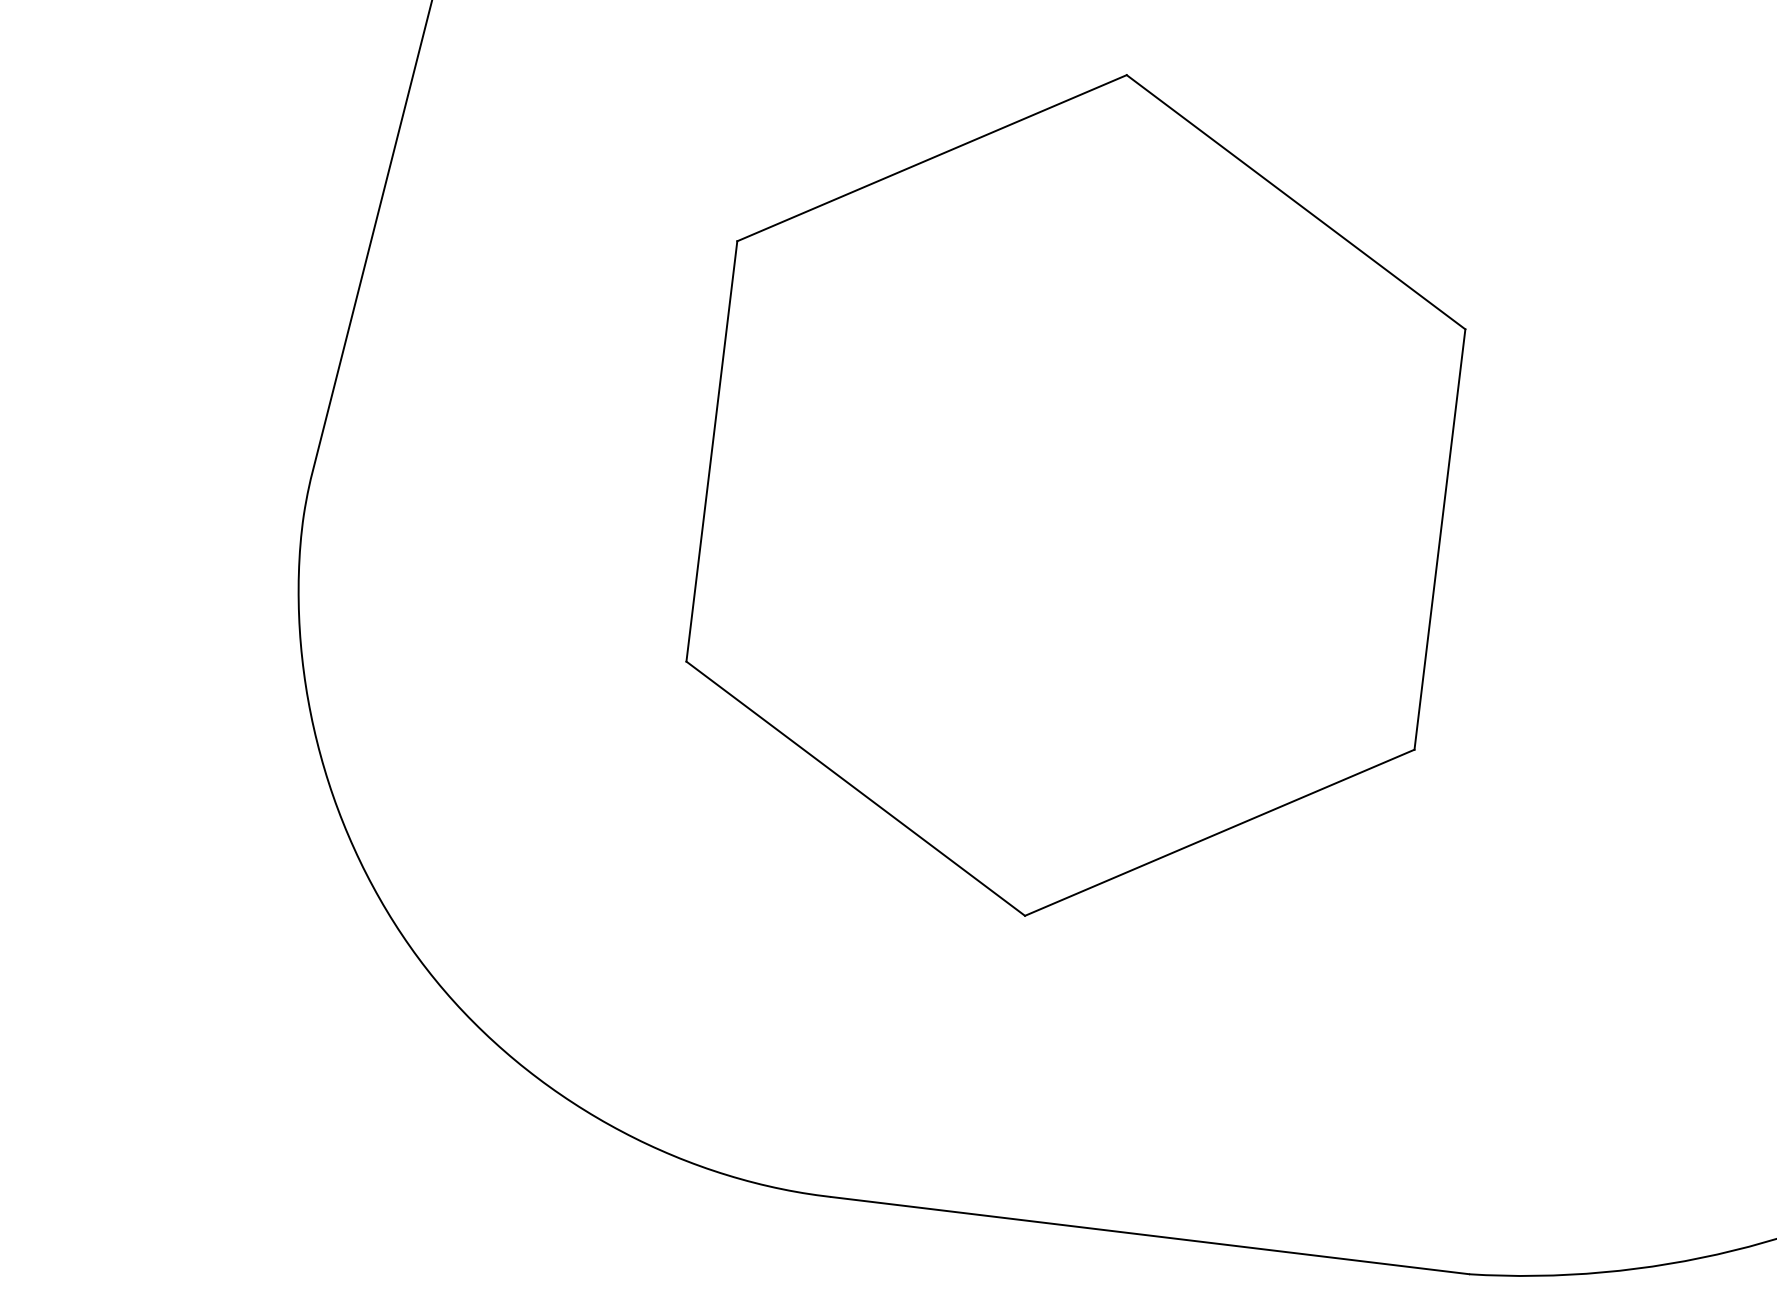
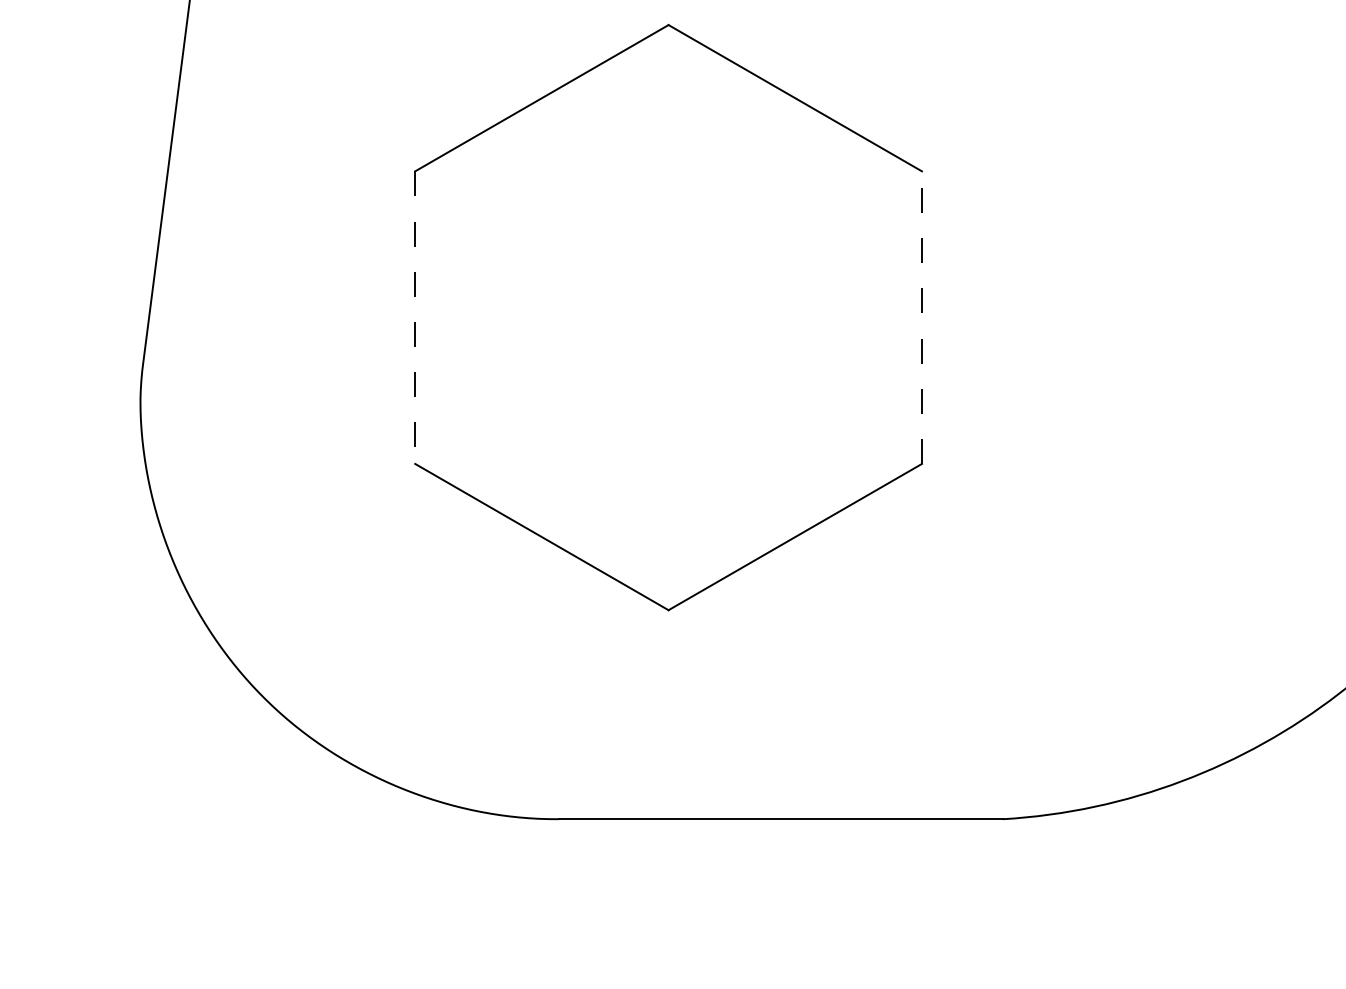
line: (712, 452) -> (415, 318), solid -> dashed
line: (1439, 539) -> (921, 317), solid -> dashed

